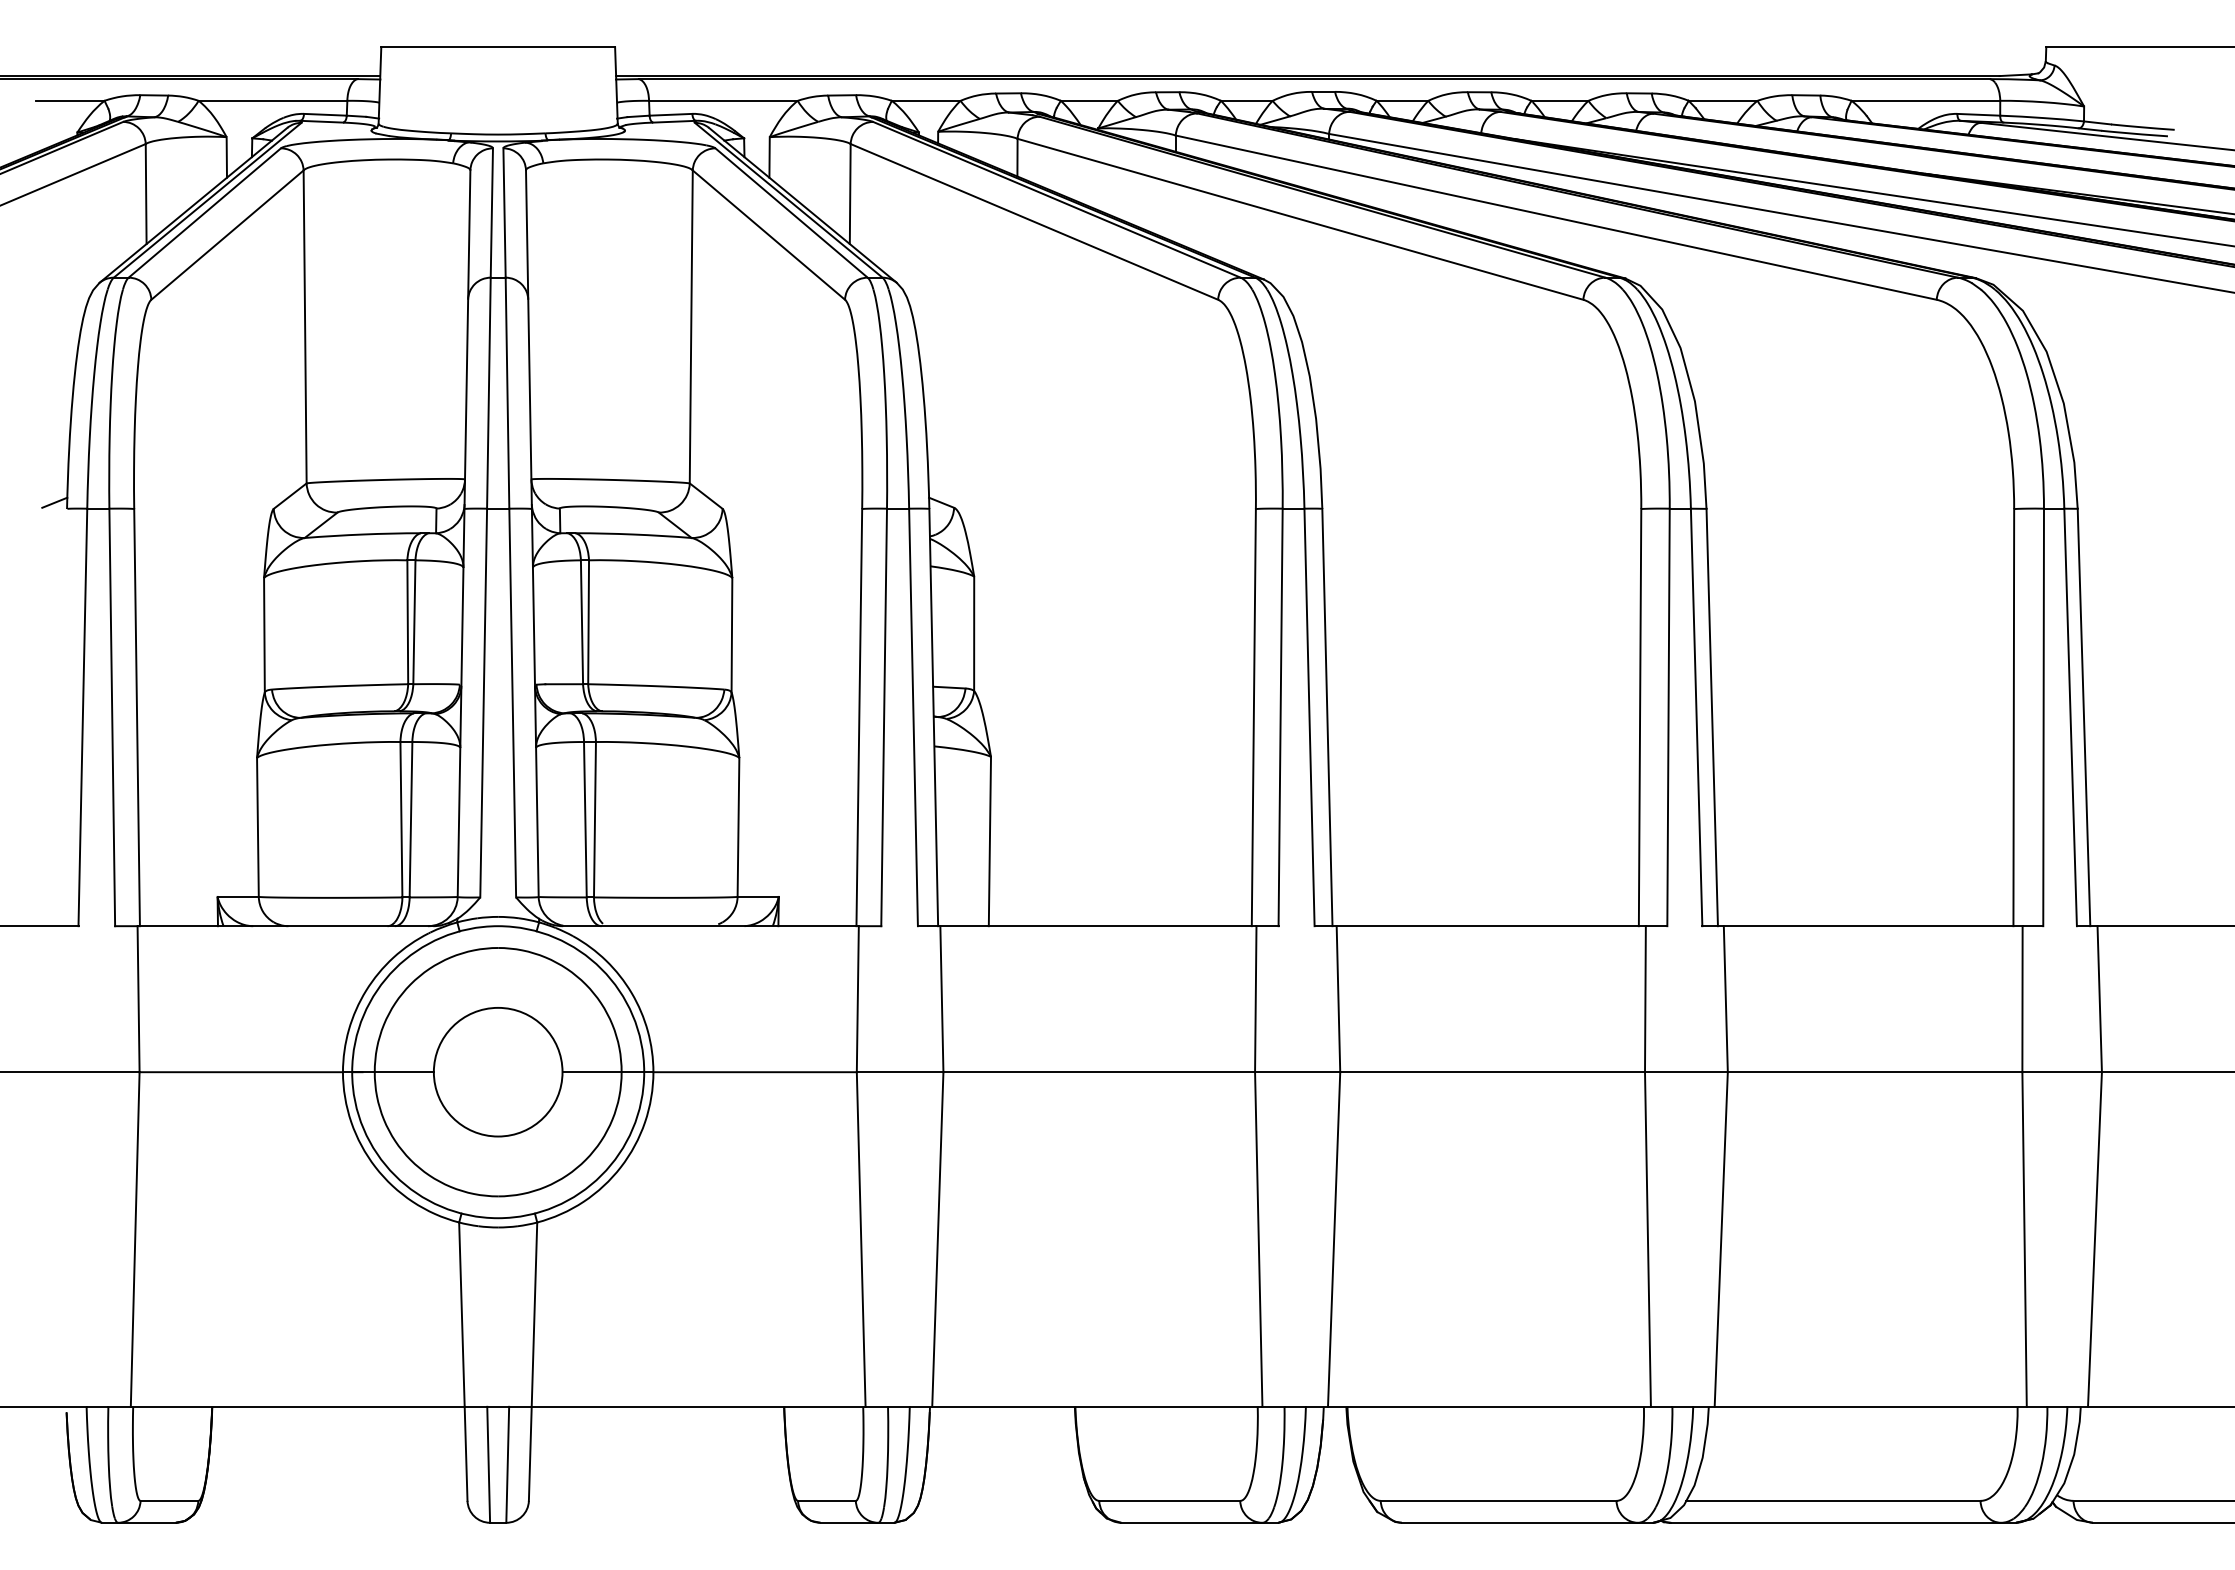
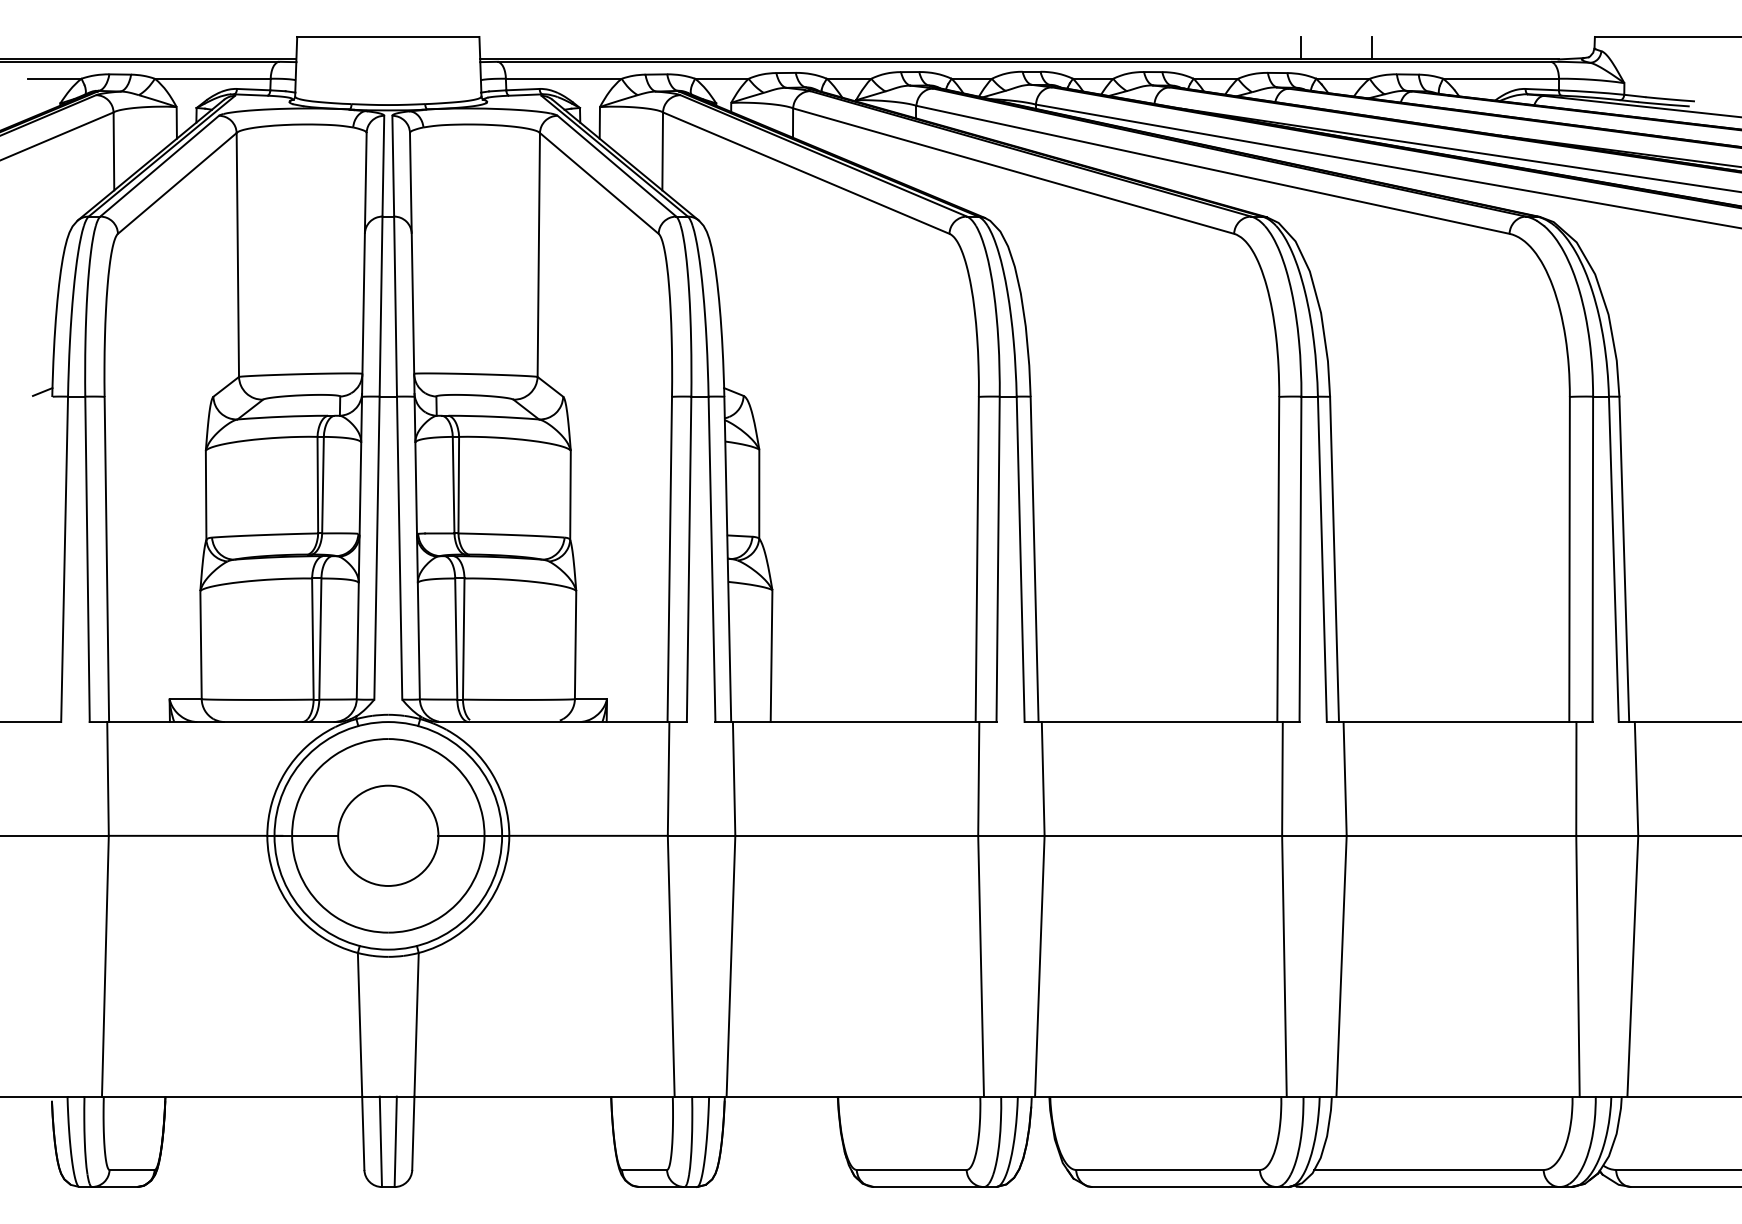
line: (1669, 61) -> (1301, 48), added
line: (1759, 61) -> (1371, 48), added

